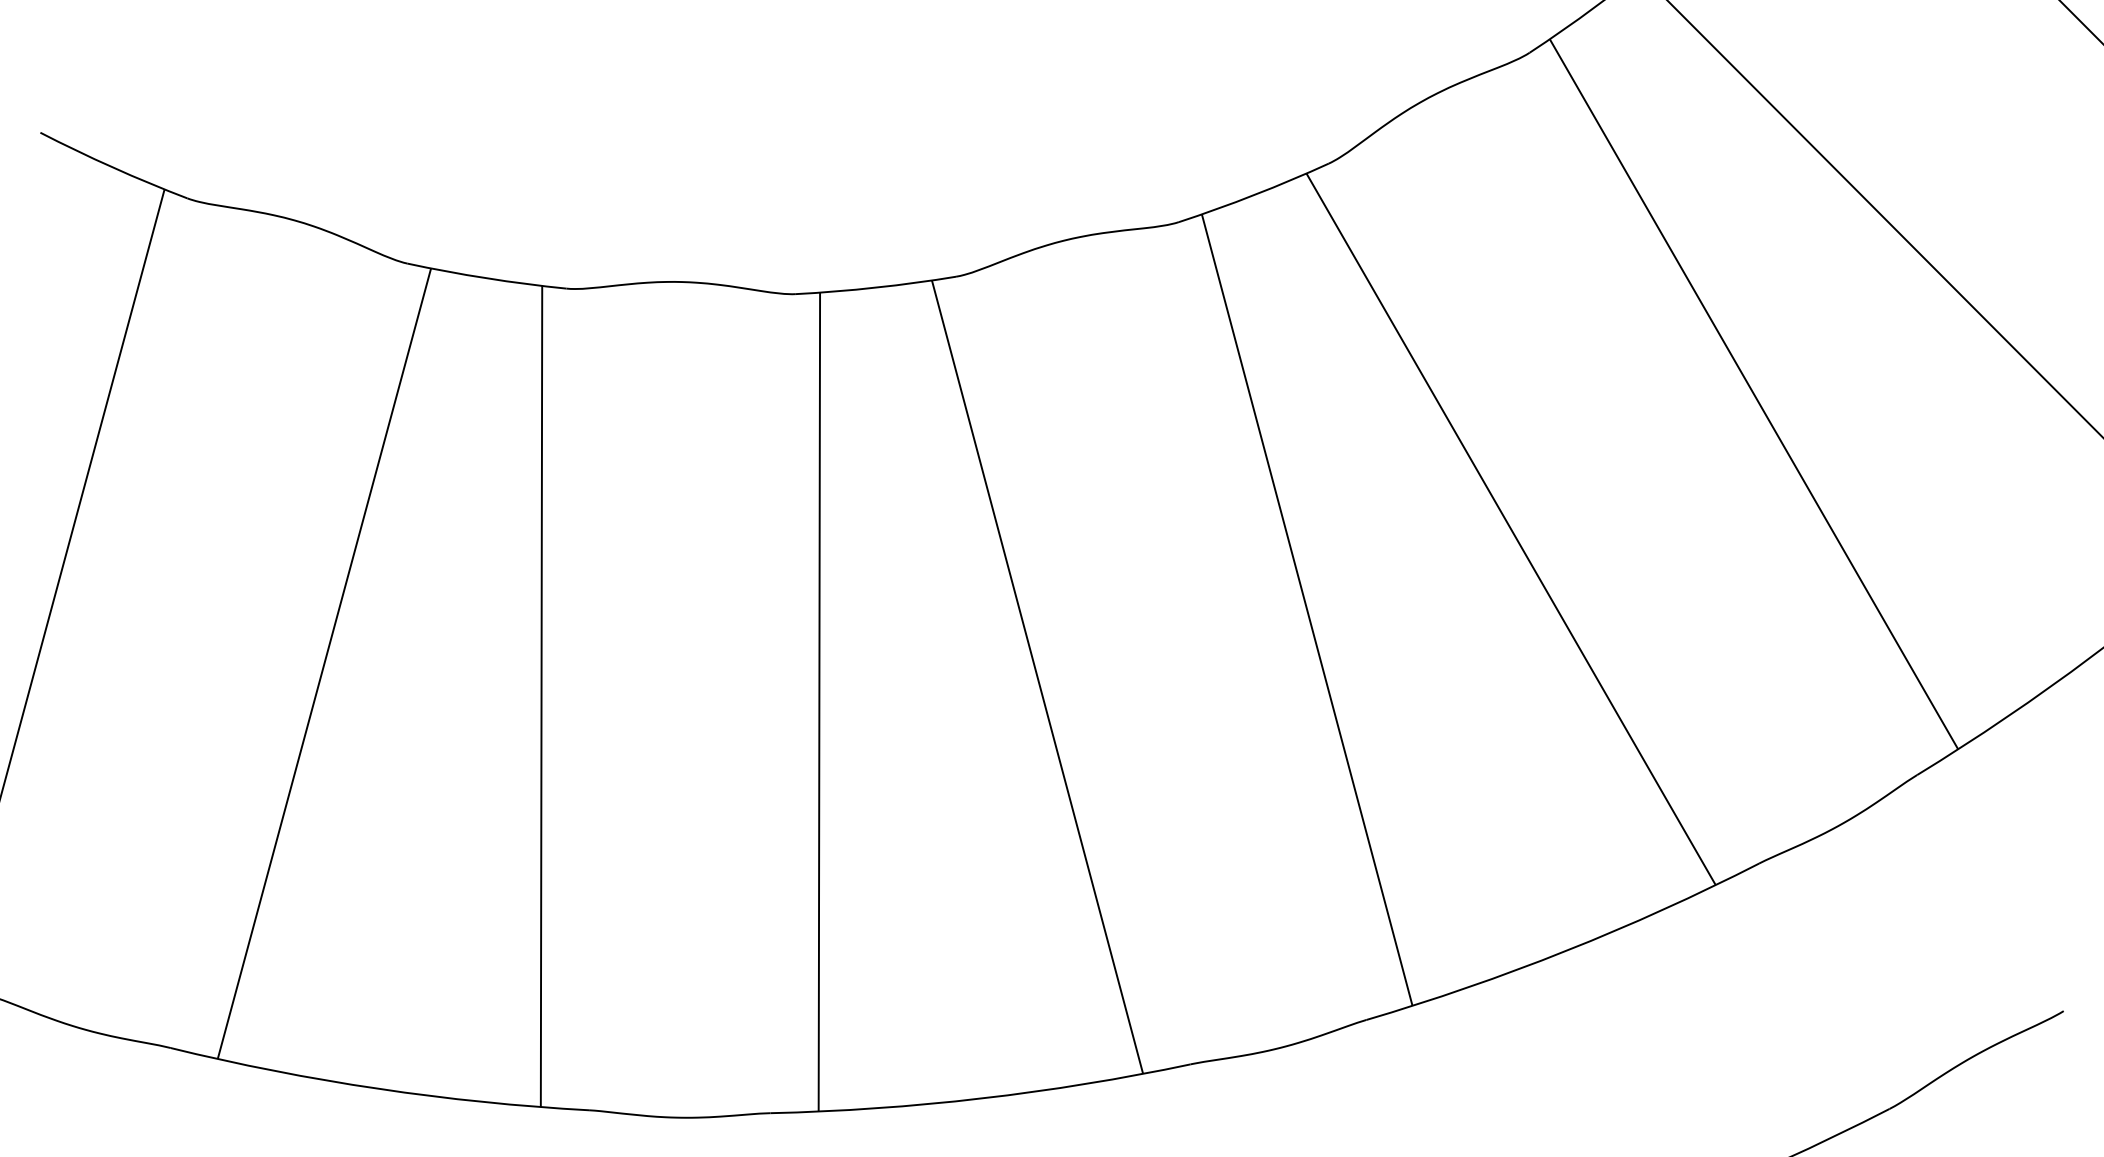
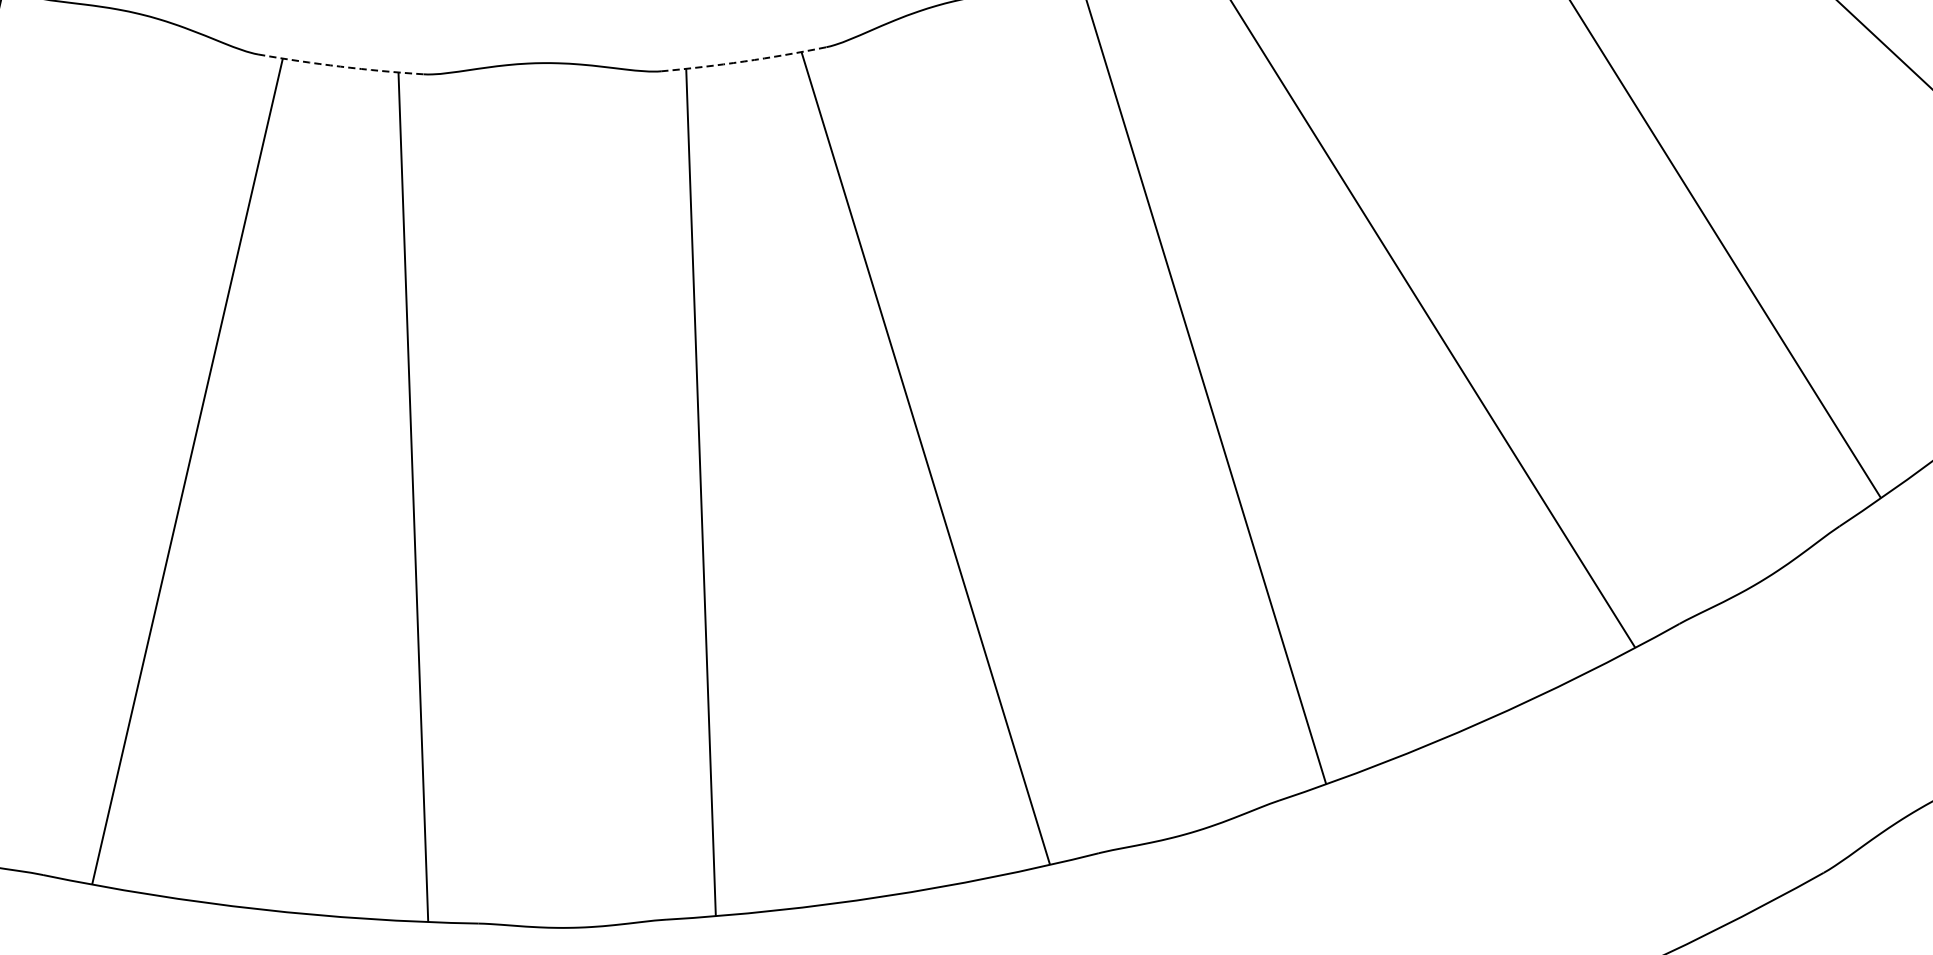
arc: (486, 278) -> (340, 66), solid -> dashed
arc: (876, 287) -> (744, 61), solid -> dashed

